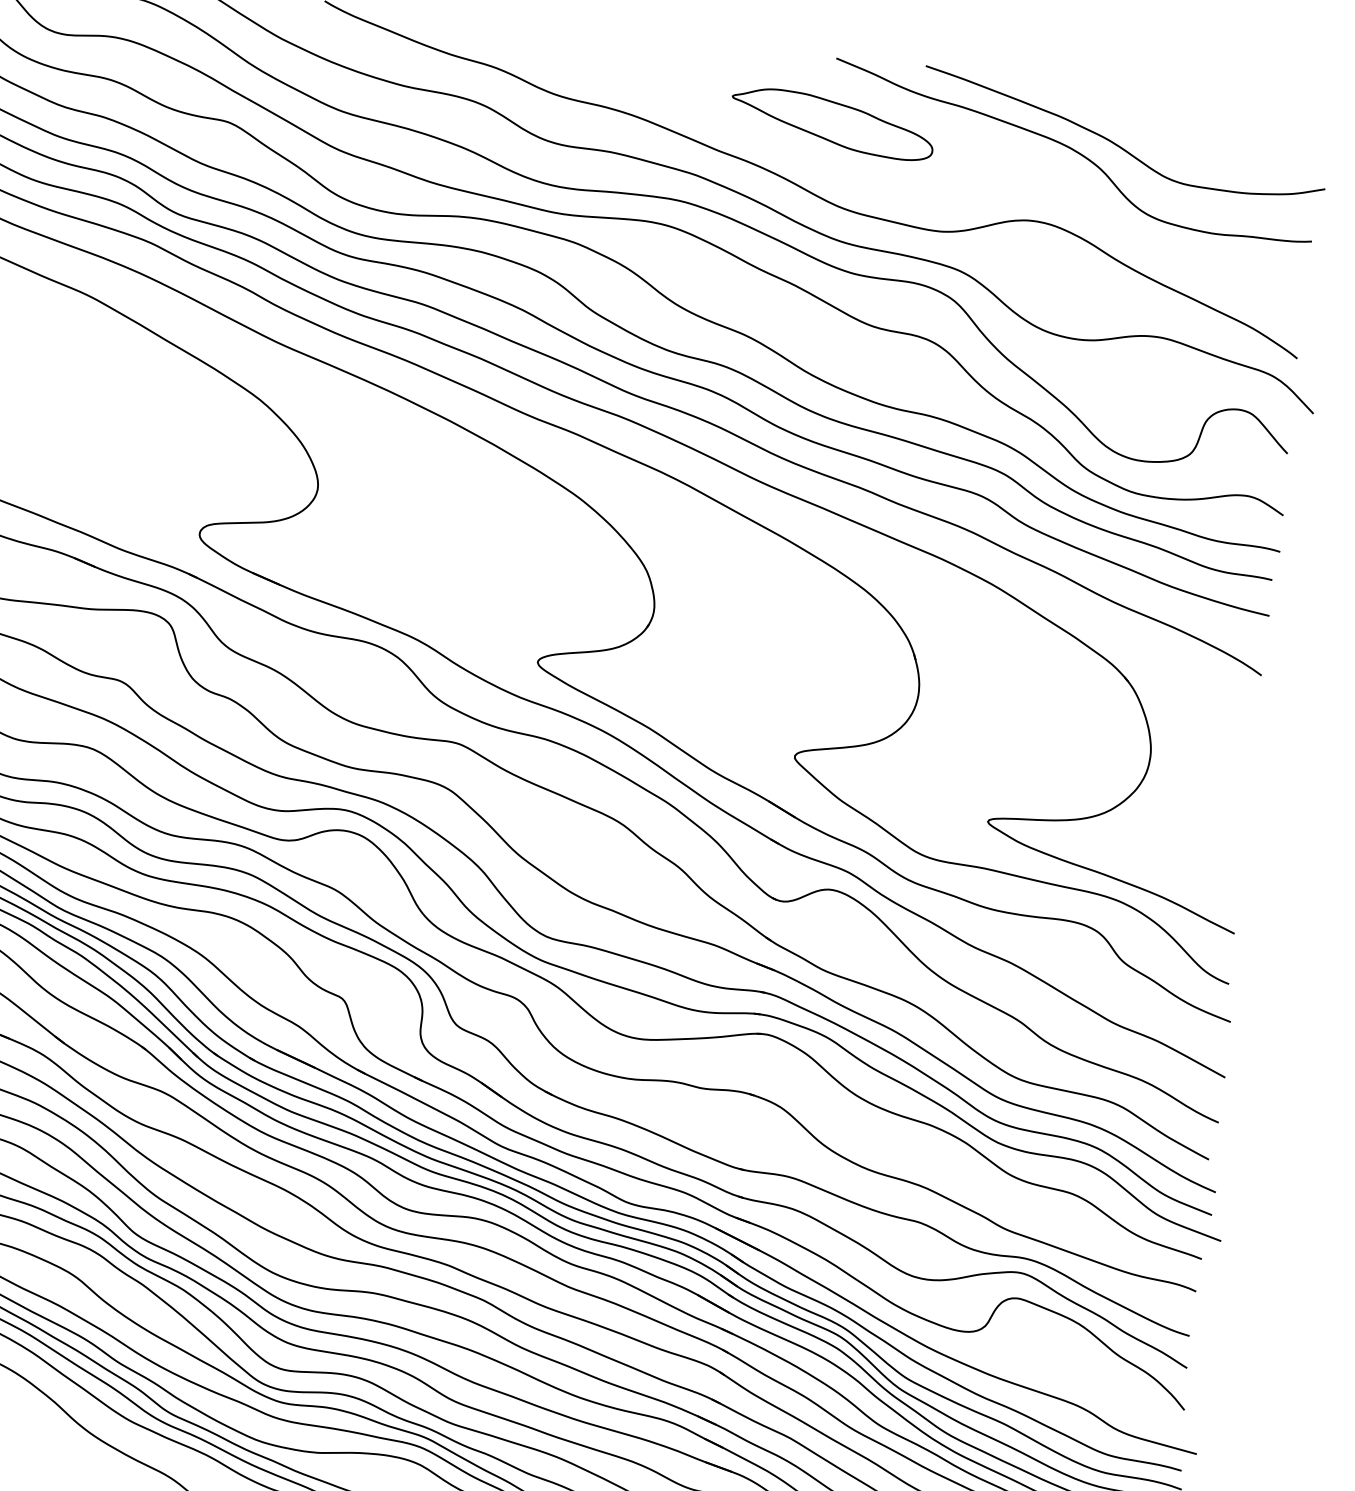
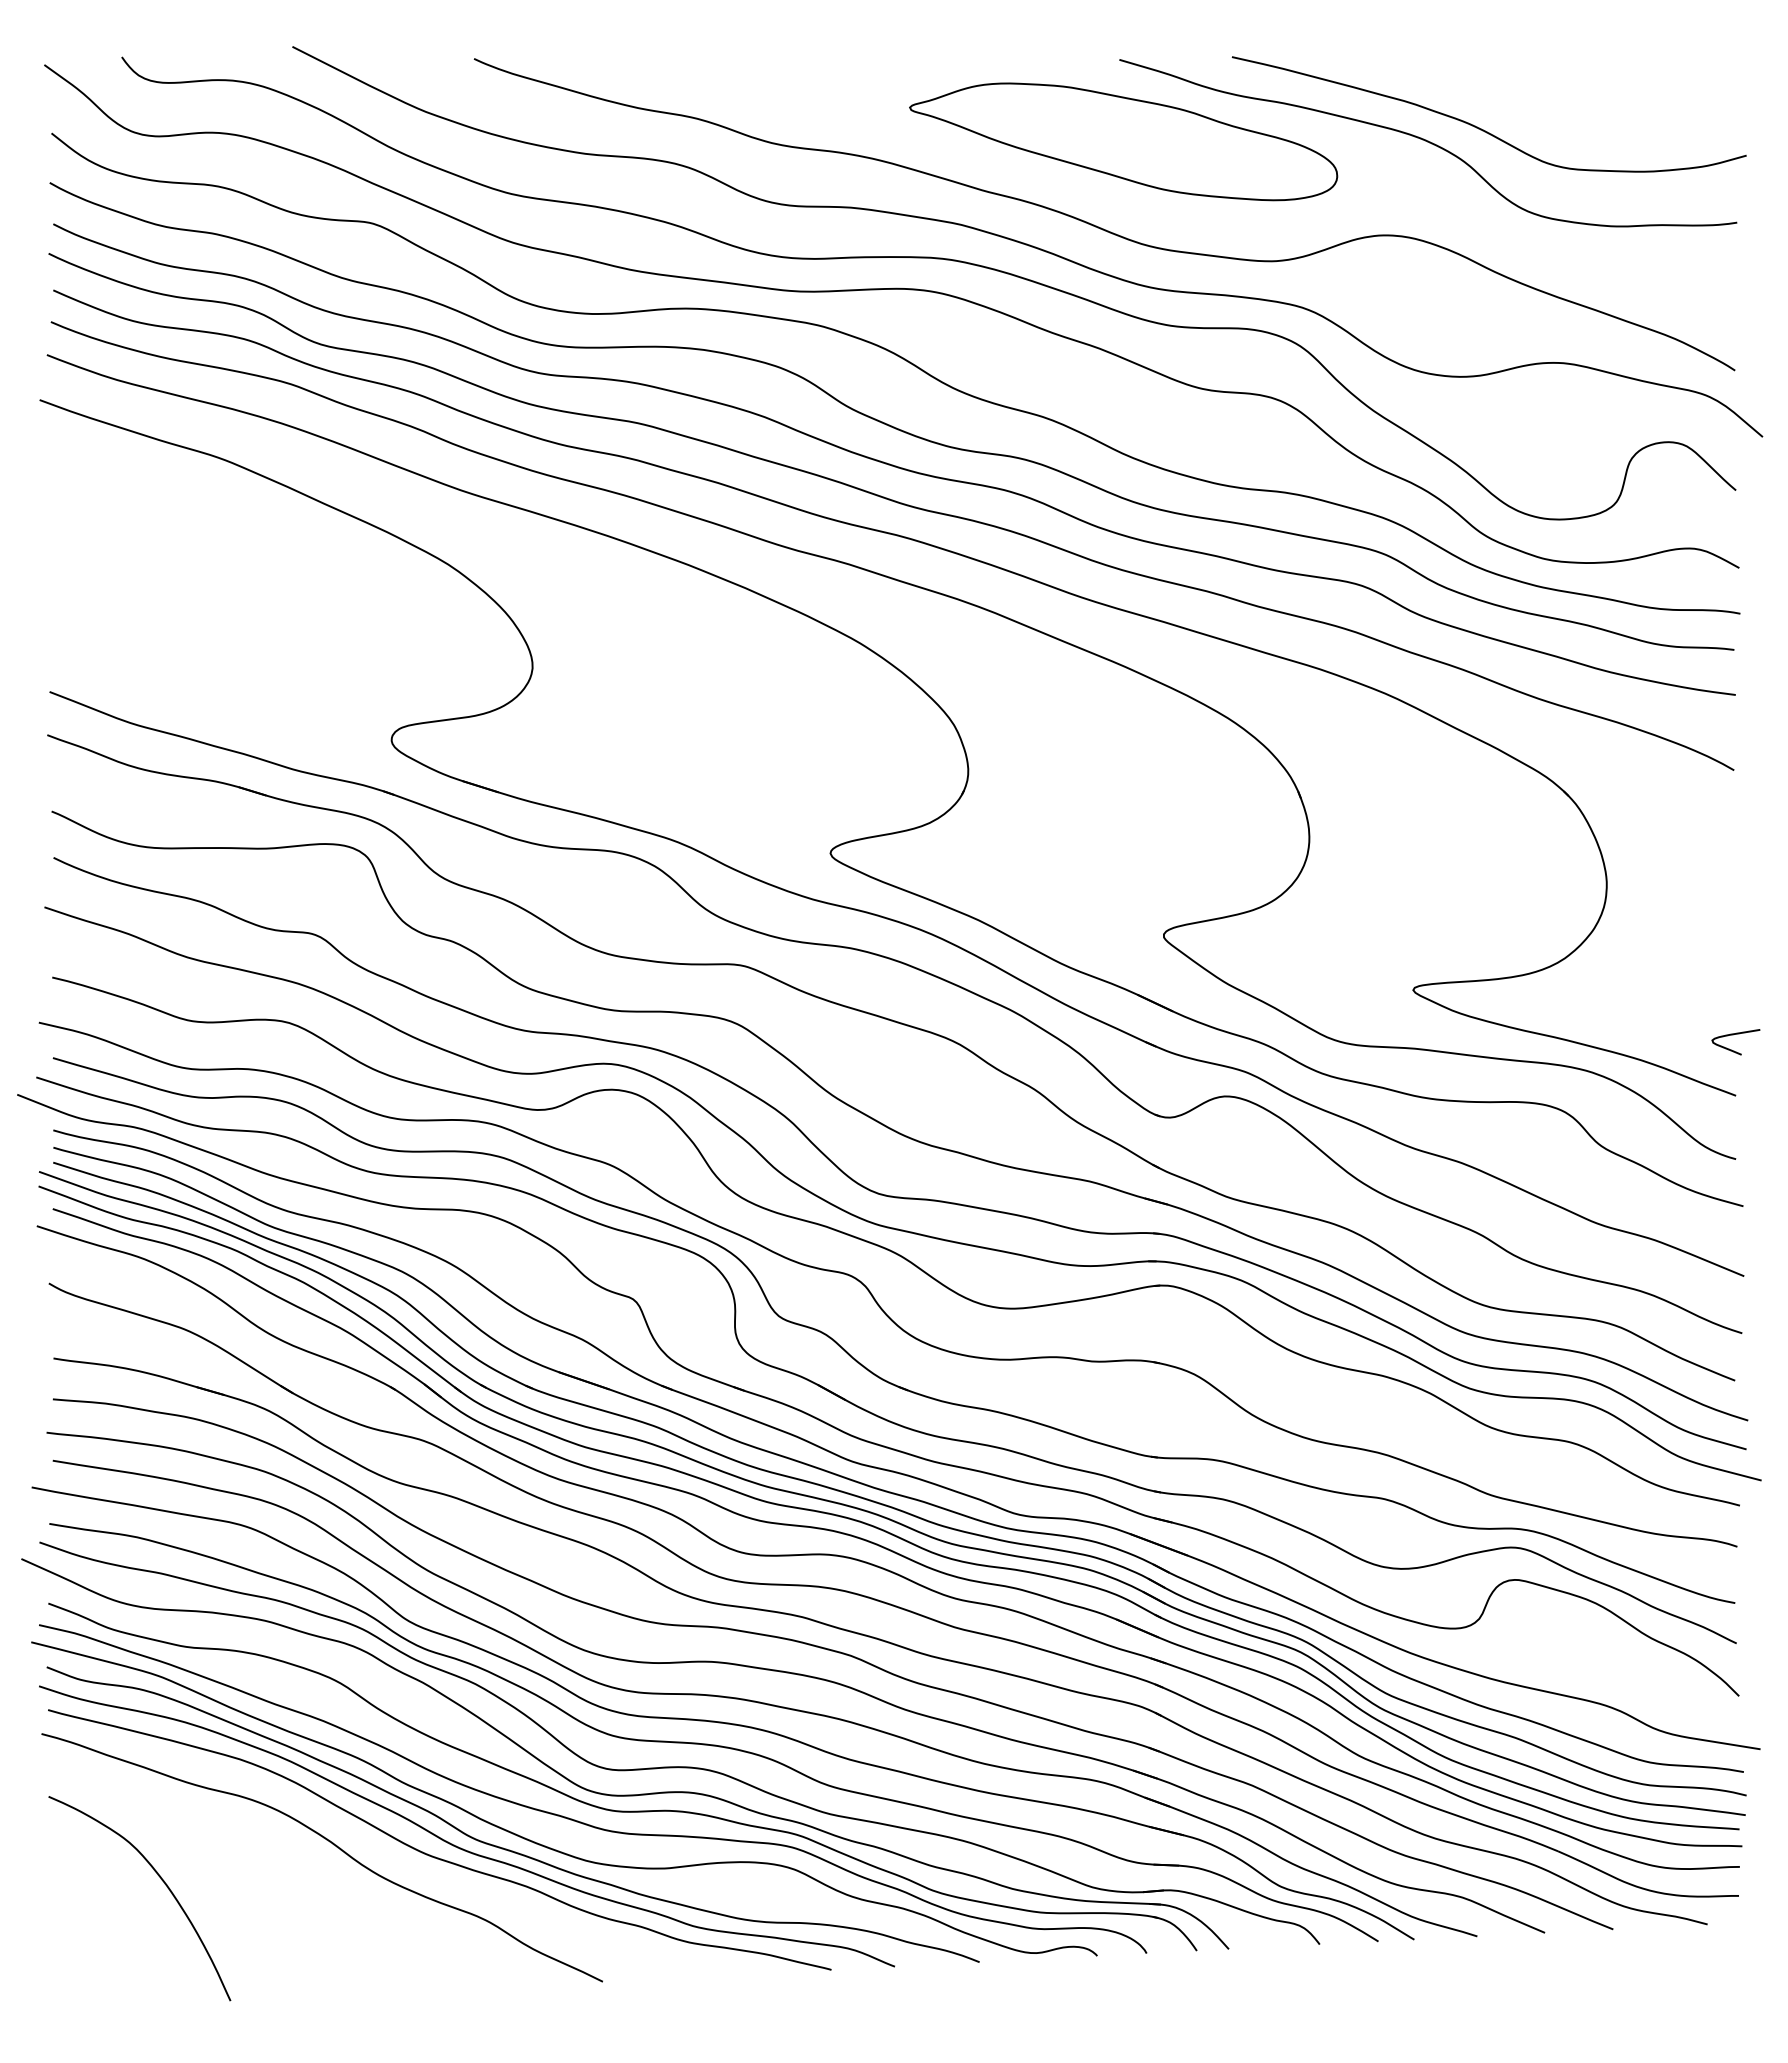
part: (832, 123) -> (1123, 141), size x1.67
curve: (1237, 885) -> (1733, 1035), added

